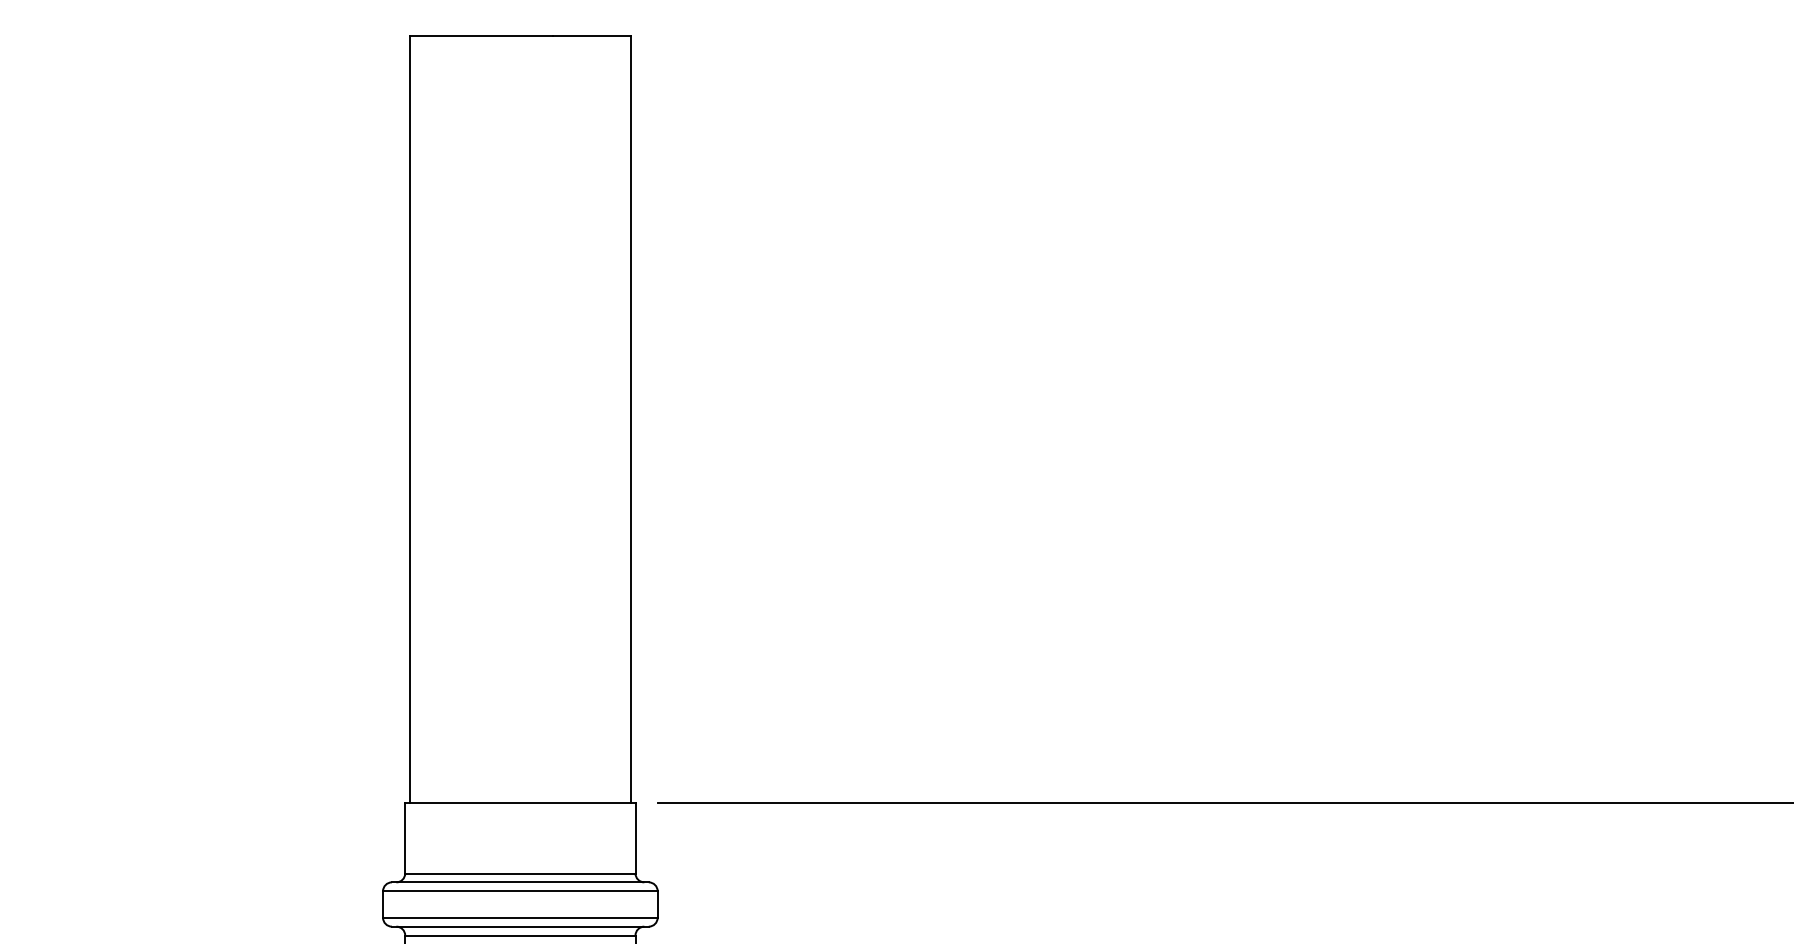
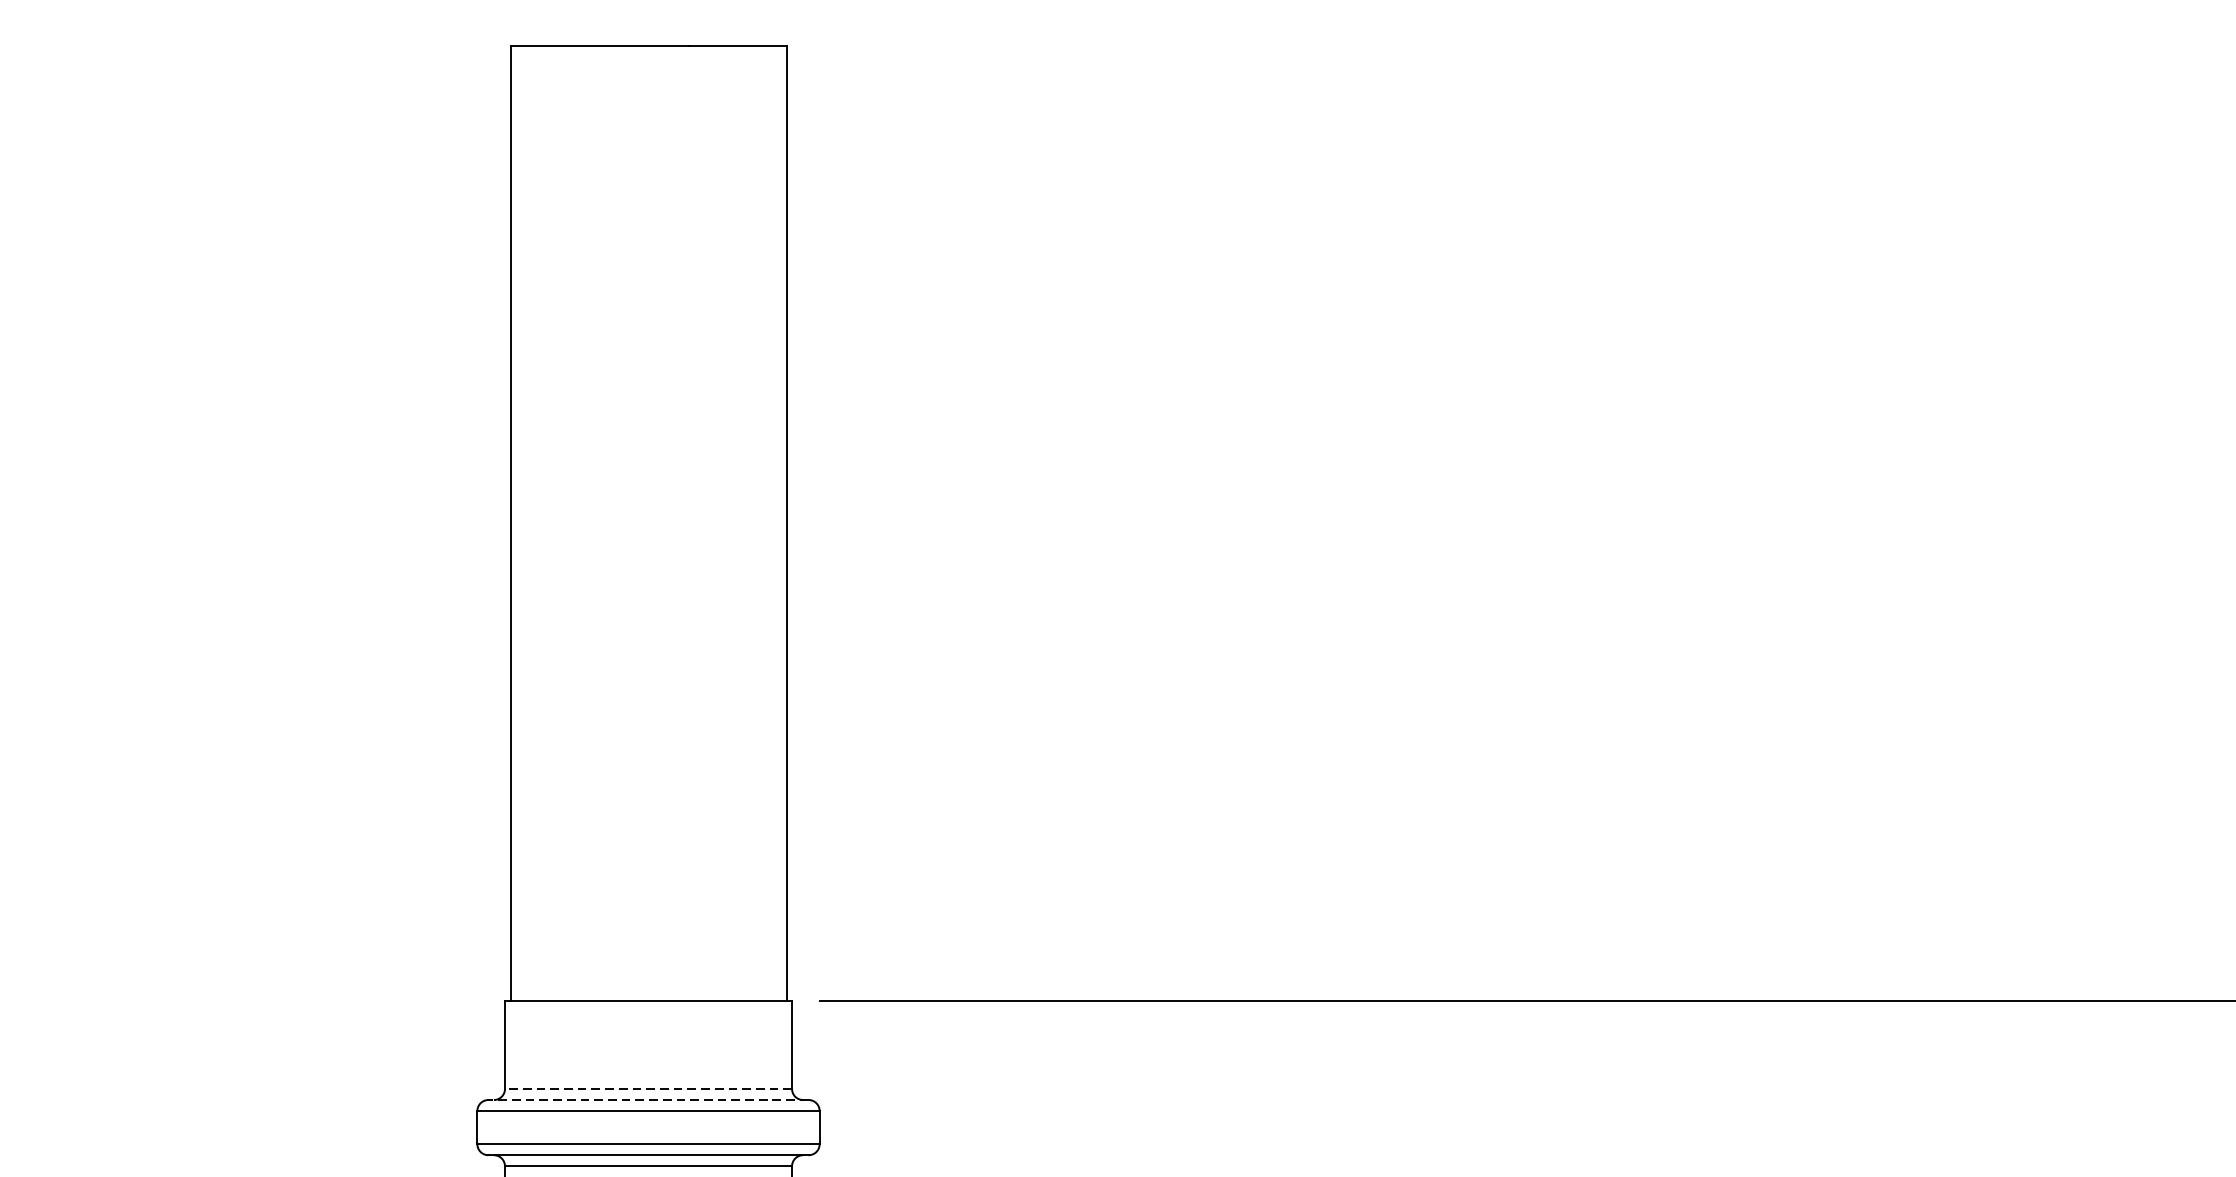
line: (519, 873) -> (647, 1088), solid -> dashed
line: (519, 882) -> (647, 1100), solid -> dashed

